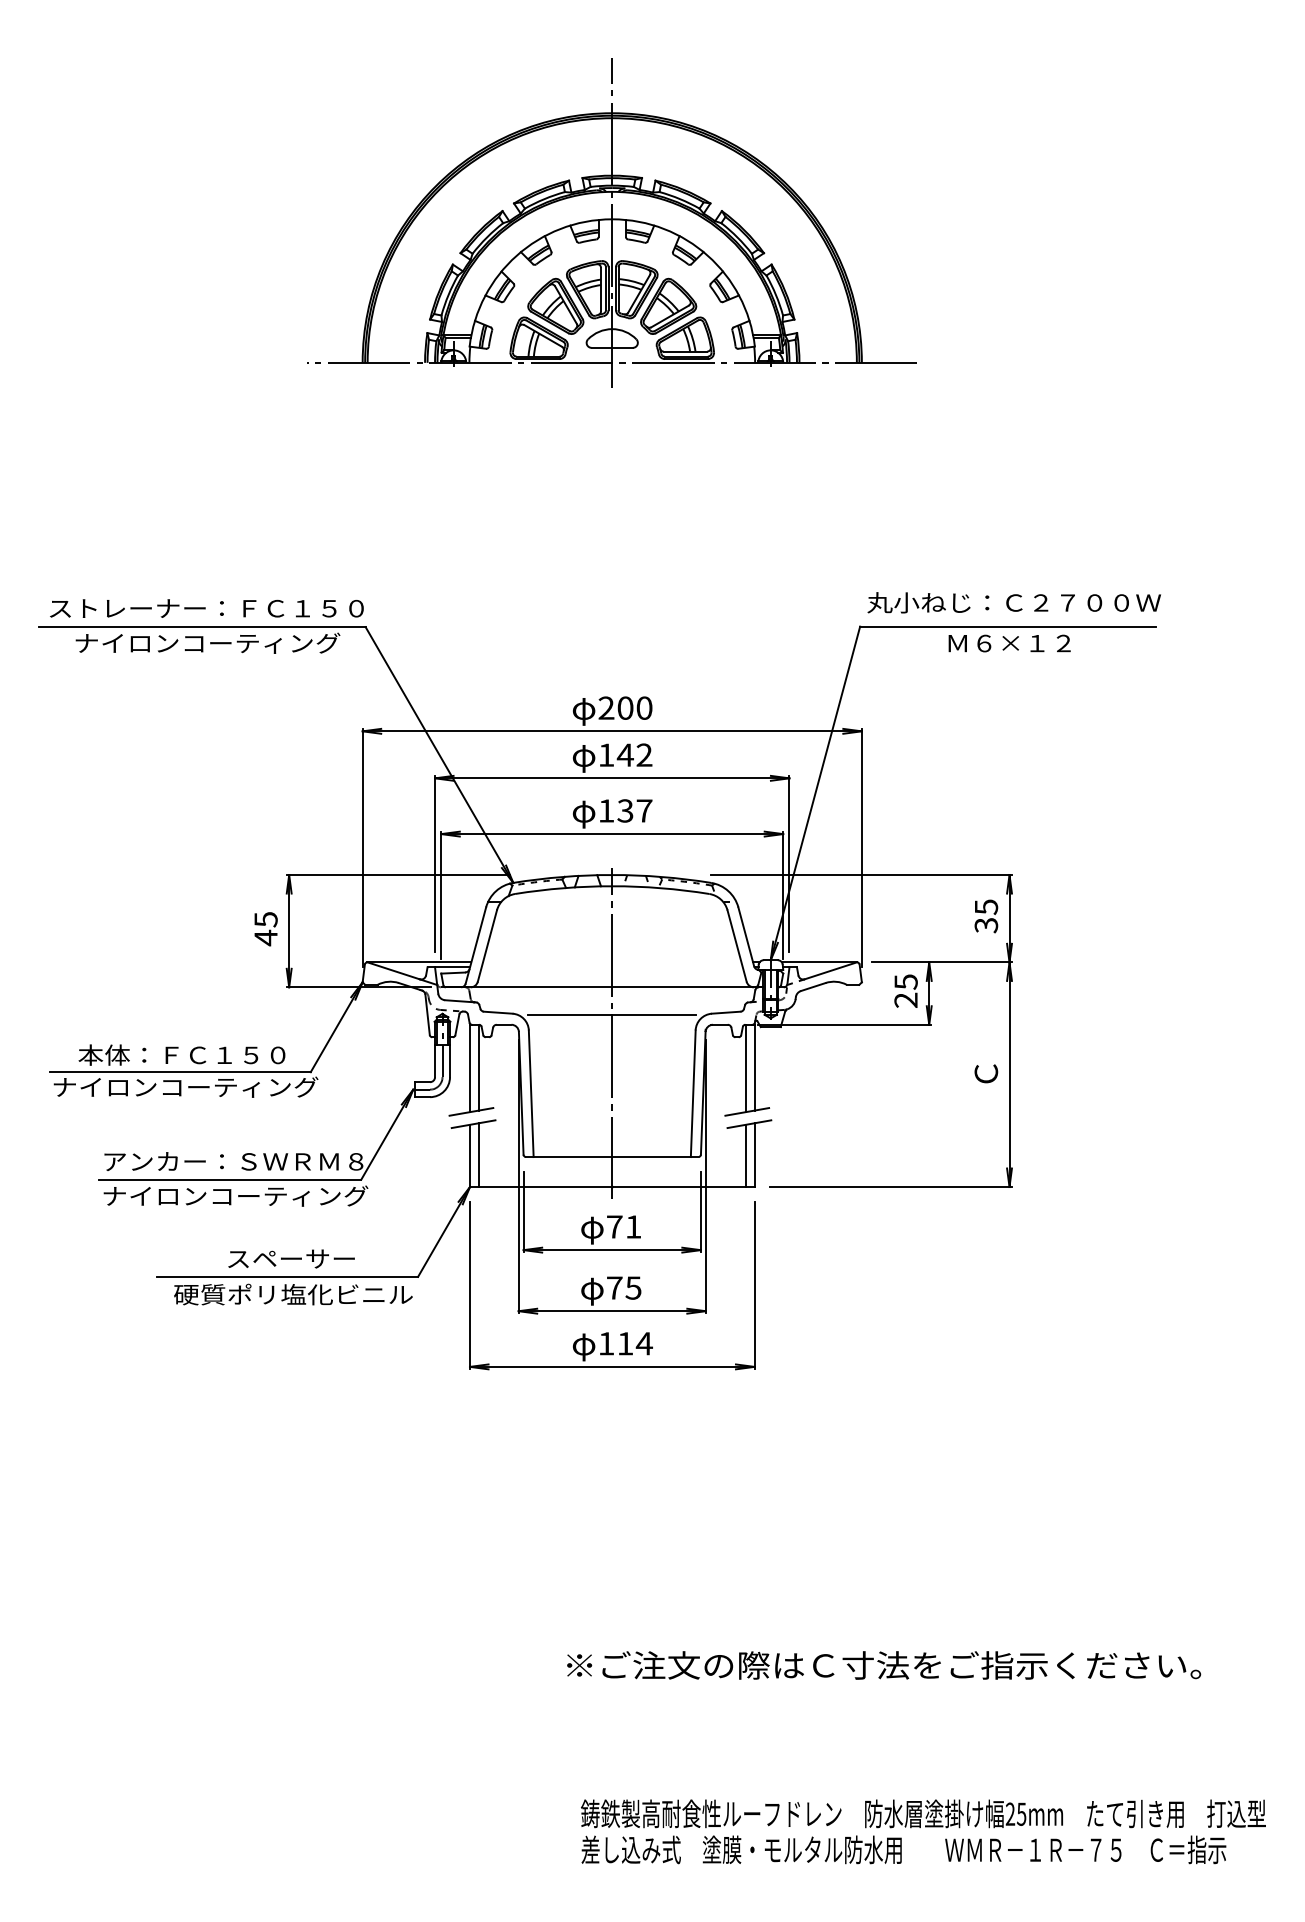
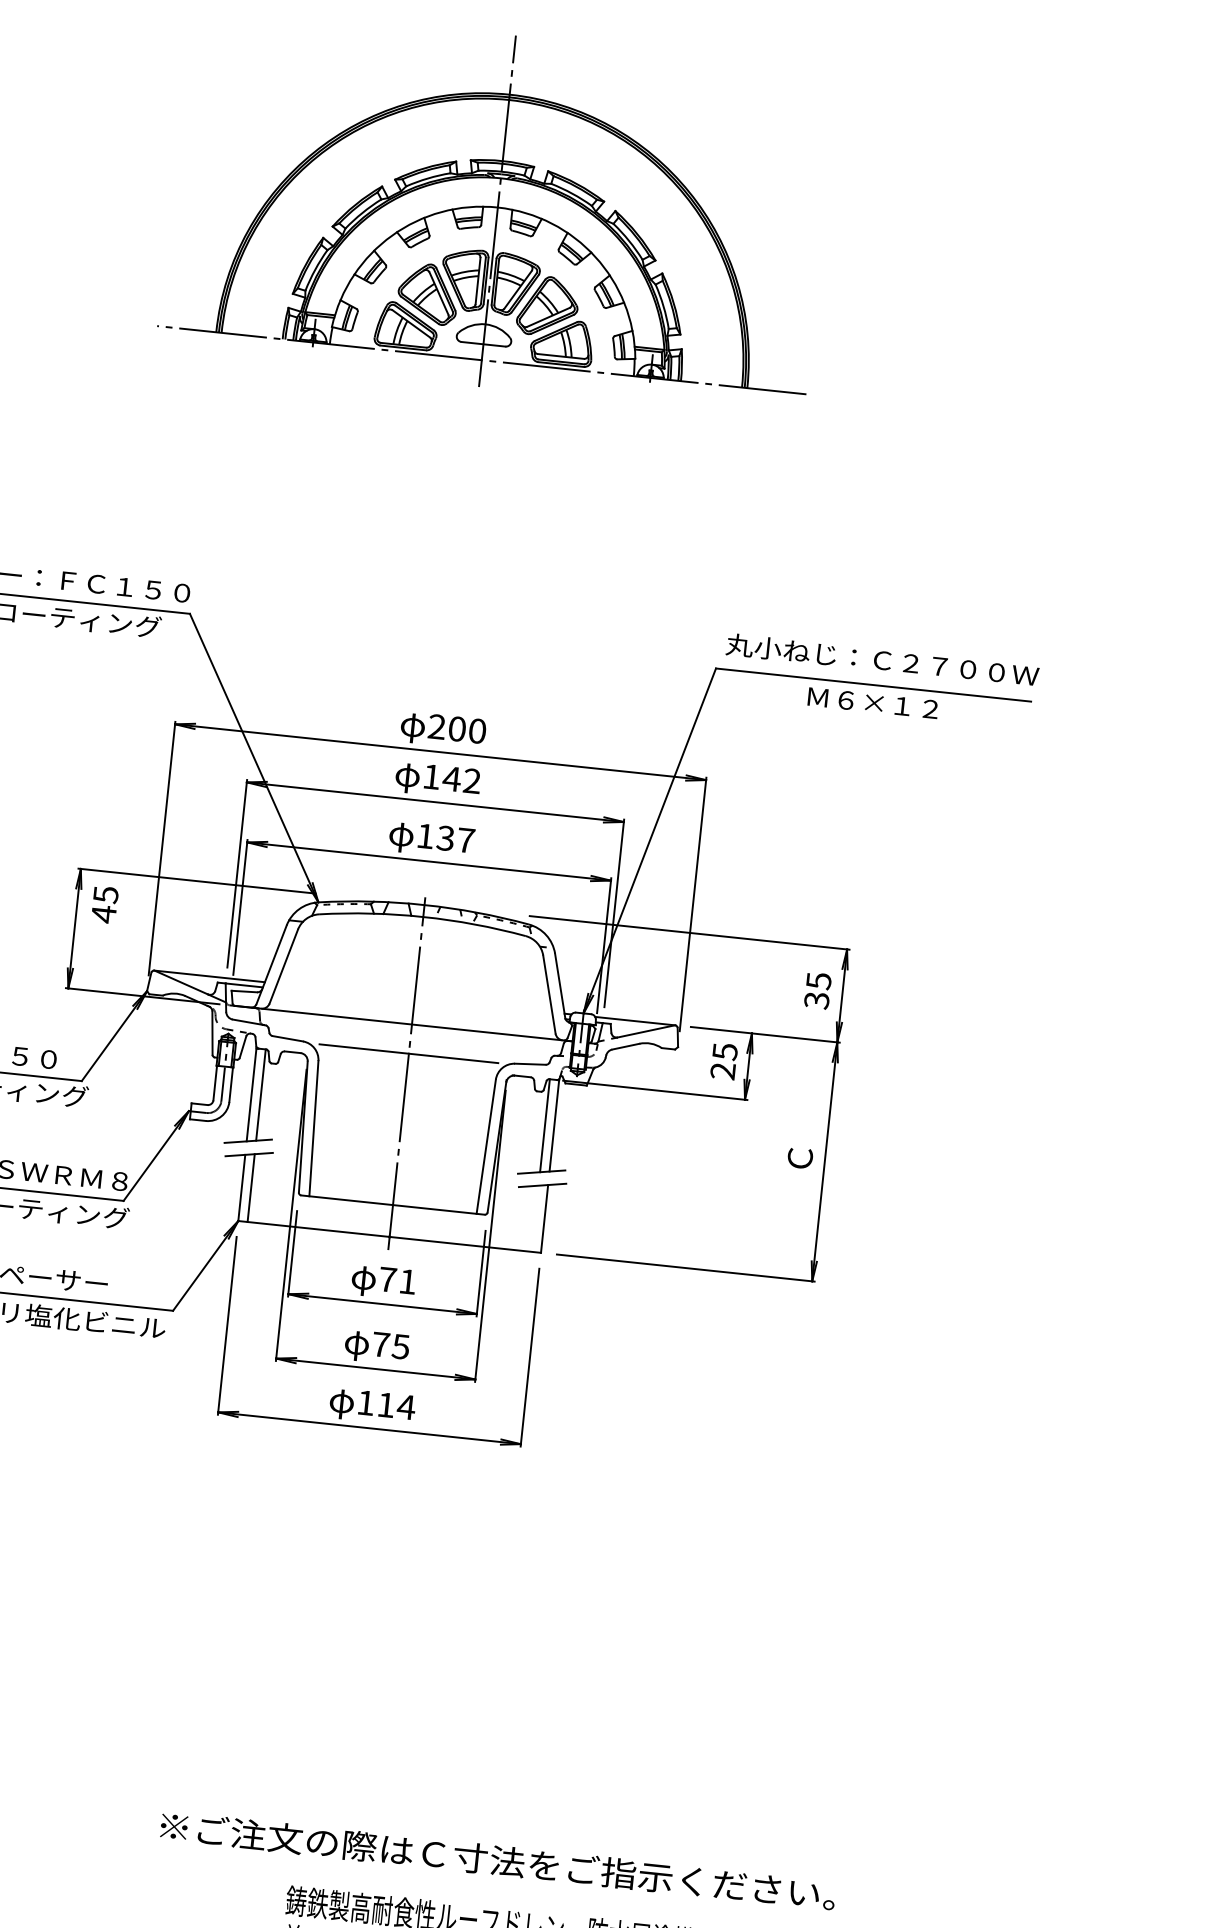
text: (265, 929) -> (104, 905), moved
line: (745, 1155) -> (534, 1218), removed
text: (884, 1665) -> (498, 1860), moved

